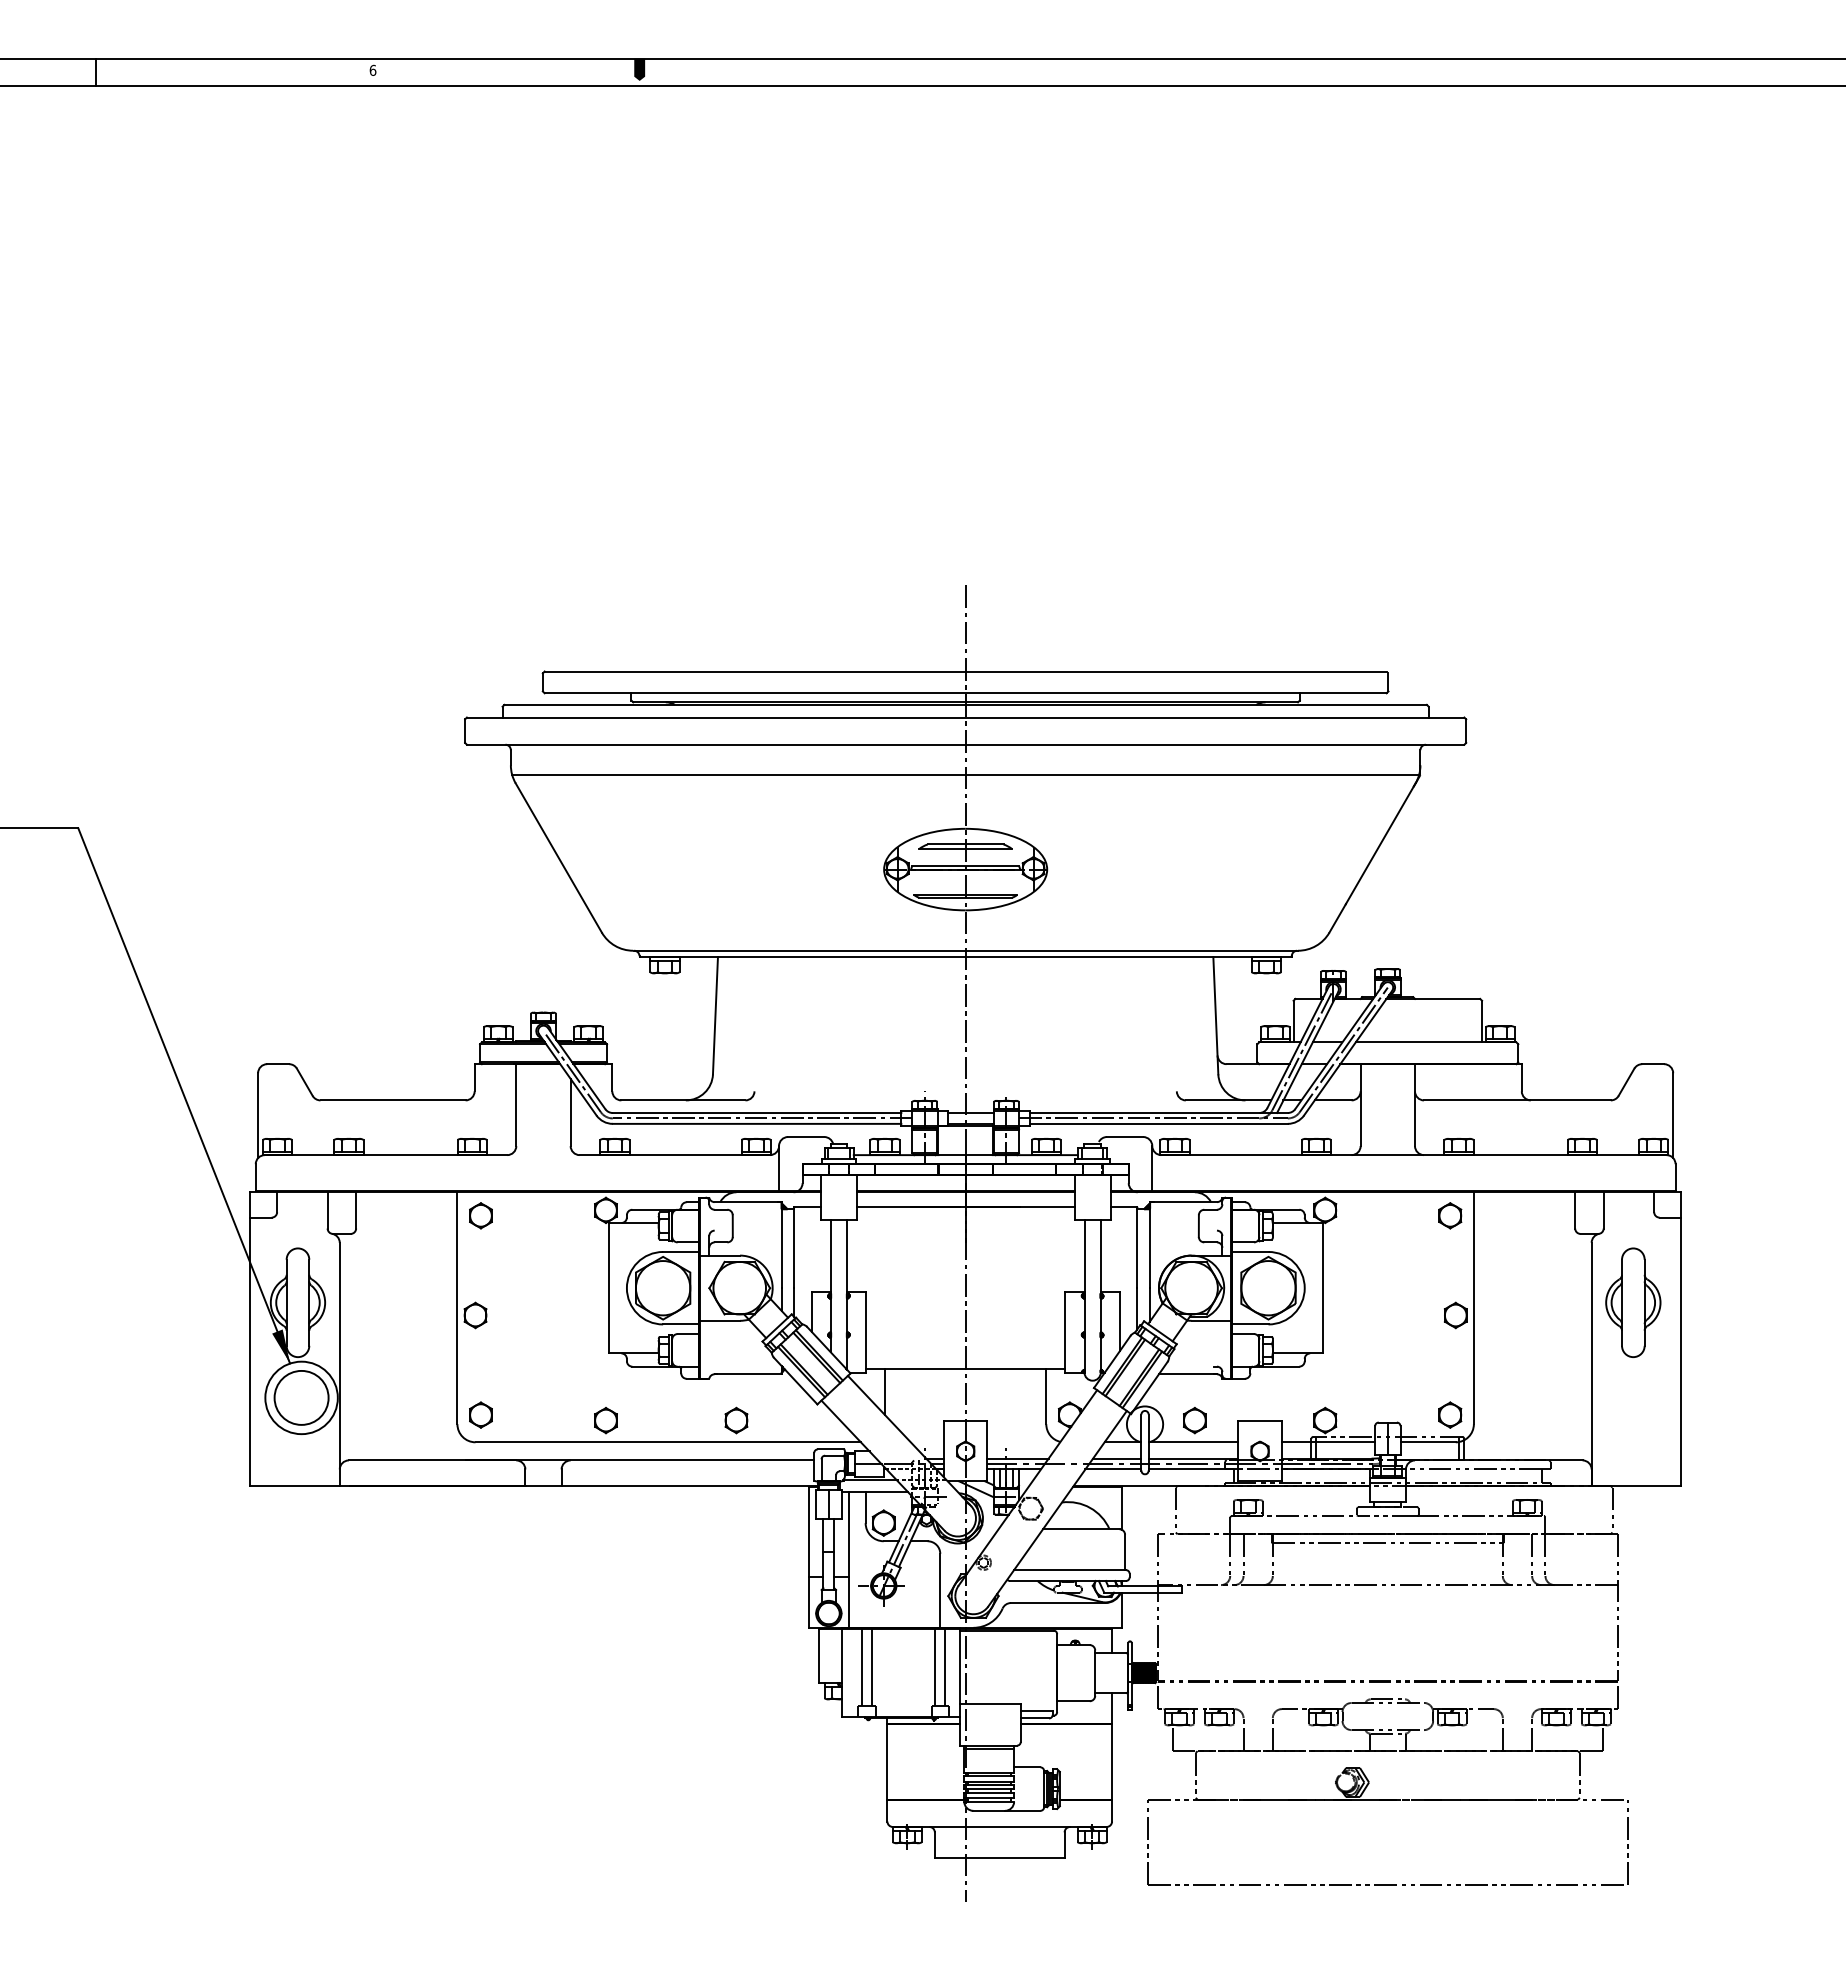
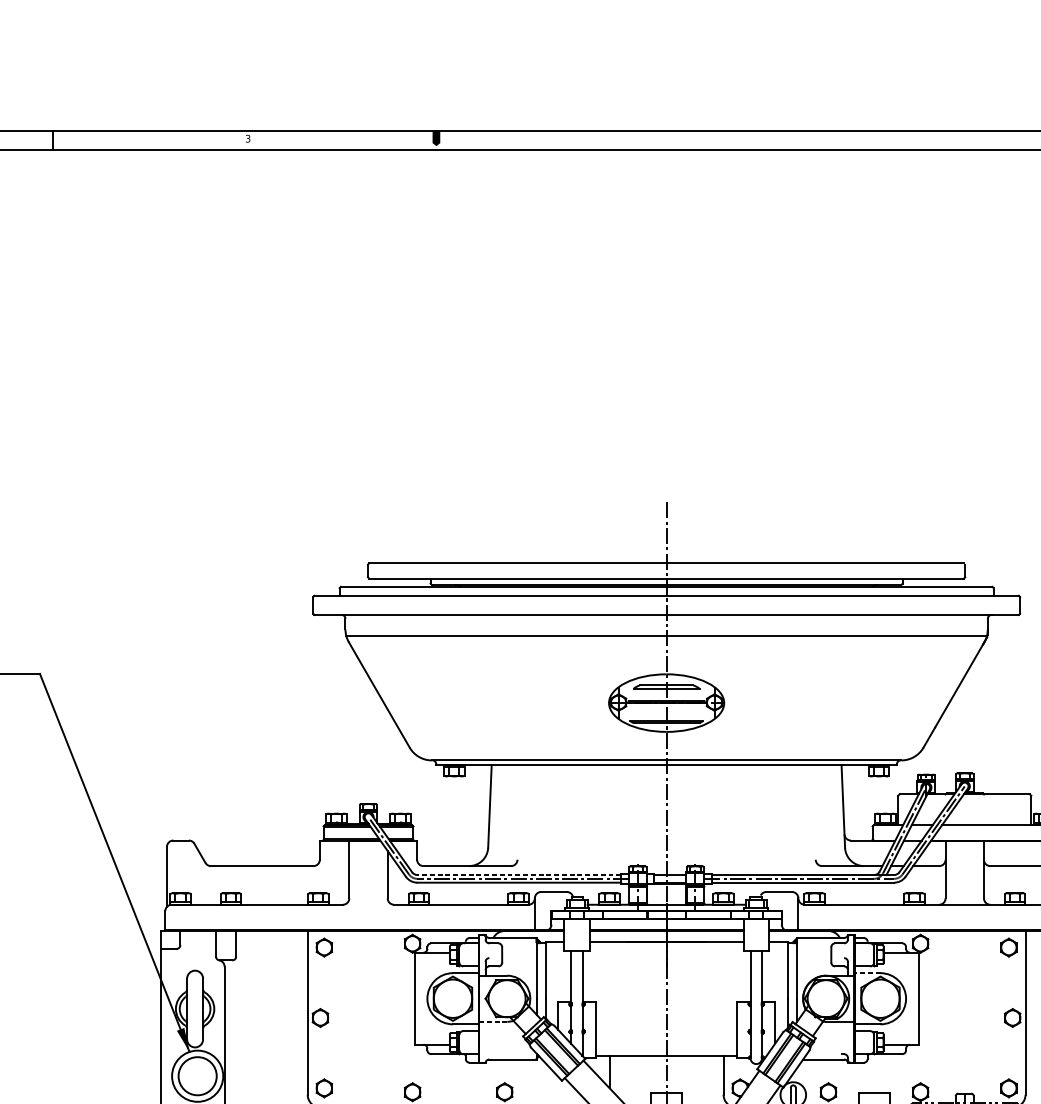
text: (372, 69) -> (247, 138), 6 -> 3
line: (756, 1113) -> (518, 875), solid -> dashed
line: (1249, 1251) -> (867, 972), solid -> dashed
line: (720, 1320) -> (493, 1021), solid -> dashed

